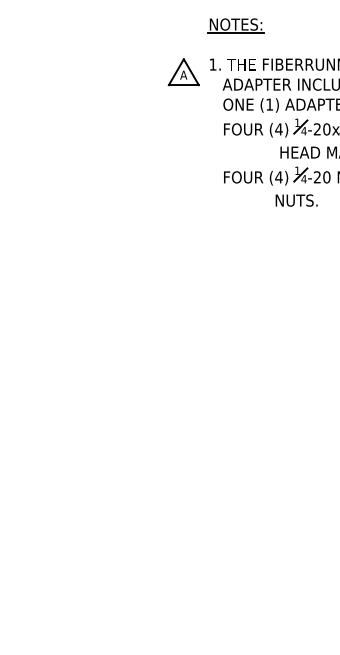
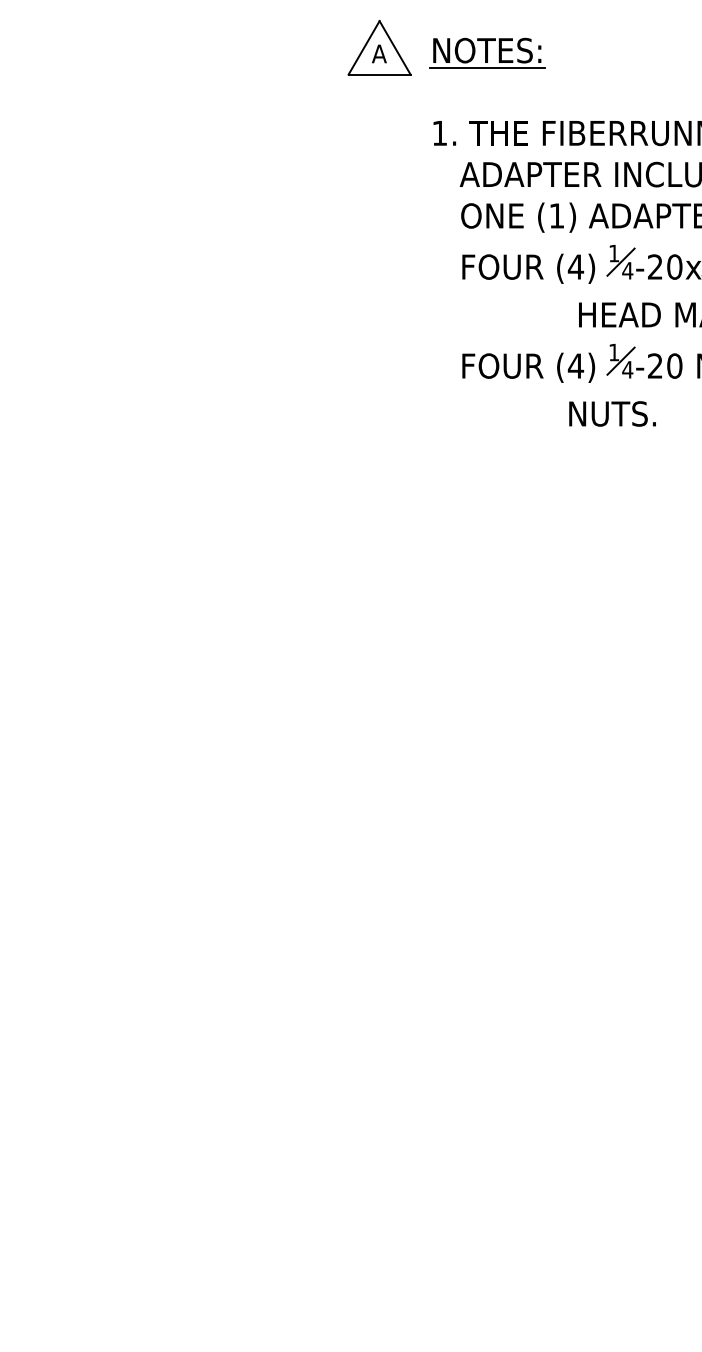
part: (183, 72) -> (378, 48), moved

